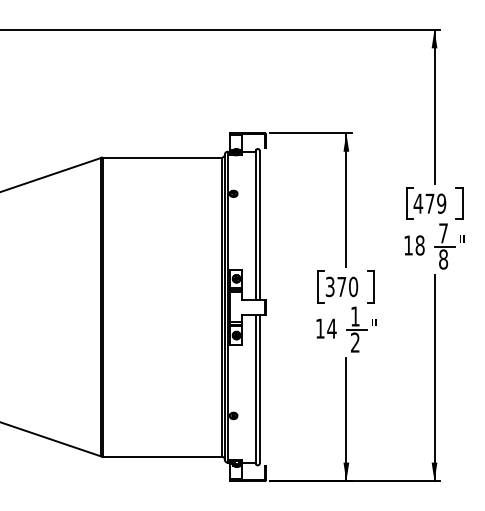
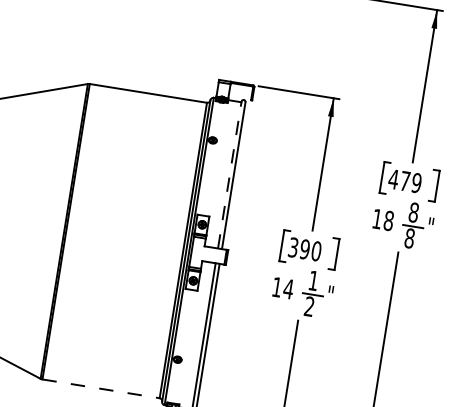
line: (255, 225) -> (229, 175), solid -> dashed
text: (443, 233) -> (413, 212), 7 -> 8
text: (341, 286) -> (304, 248), 370 -> 390
line: (163, 456) -> (102, 388), solid -> dashed

